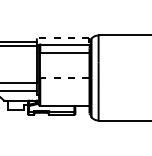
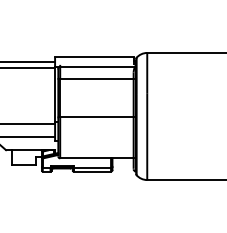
line: (62, 38) -> (93, 57), dashed -> solid
line: (64, 78) -> (96, 117), dashed -> solid

